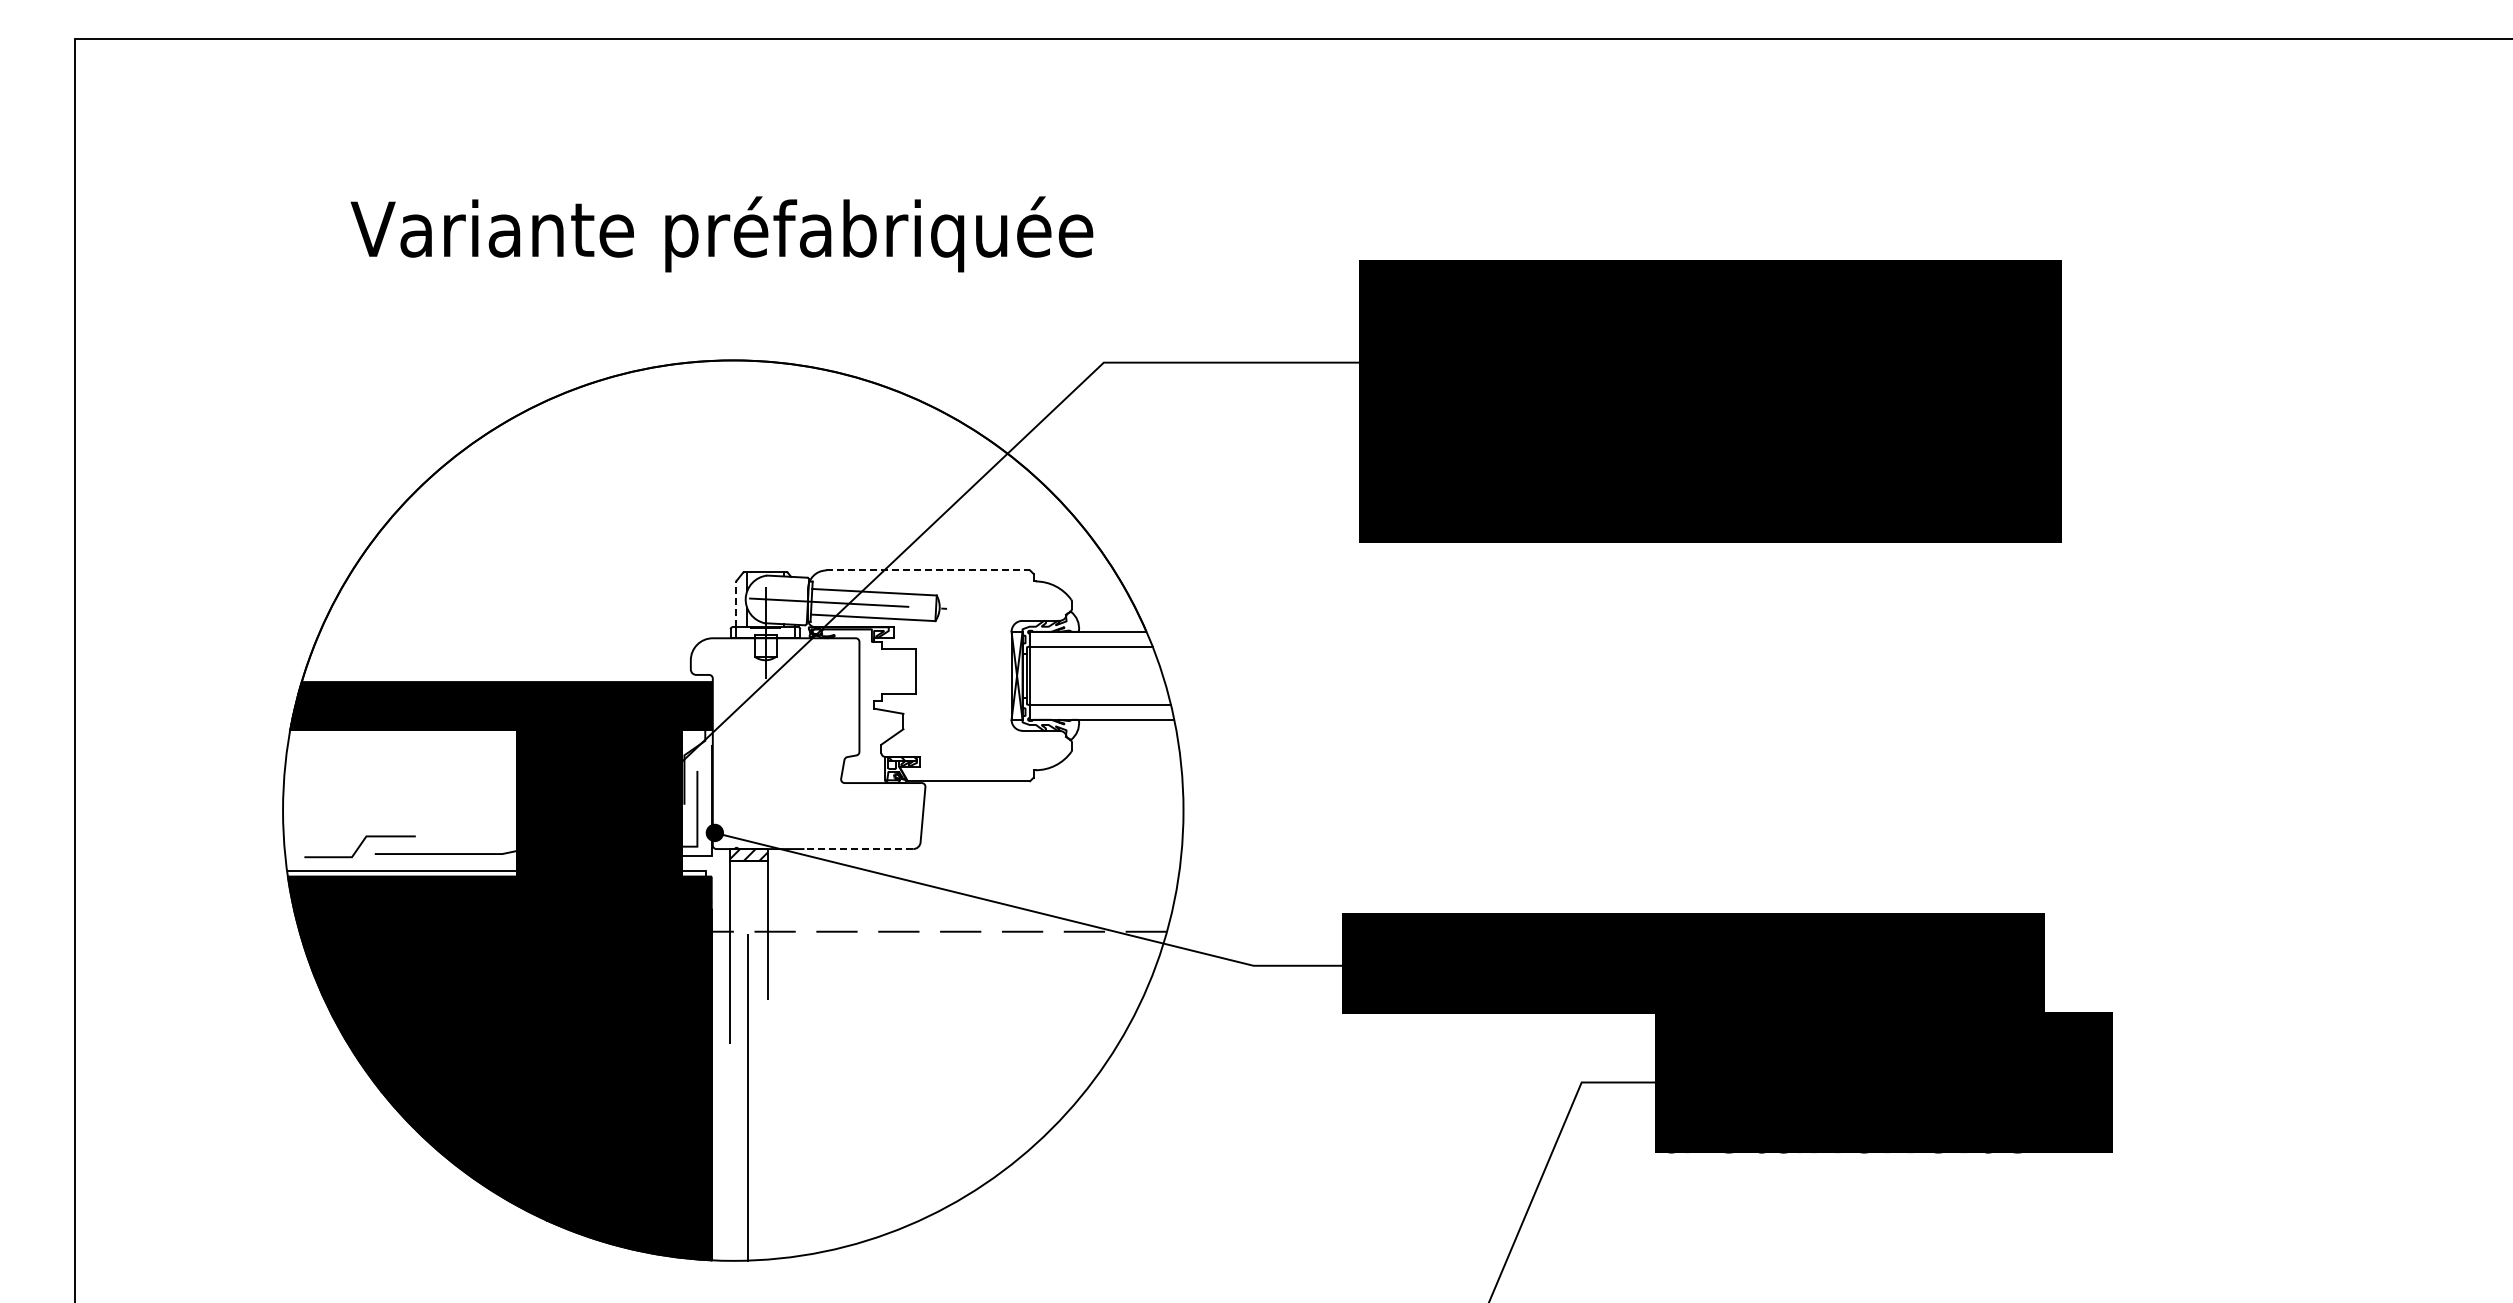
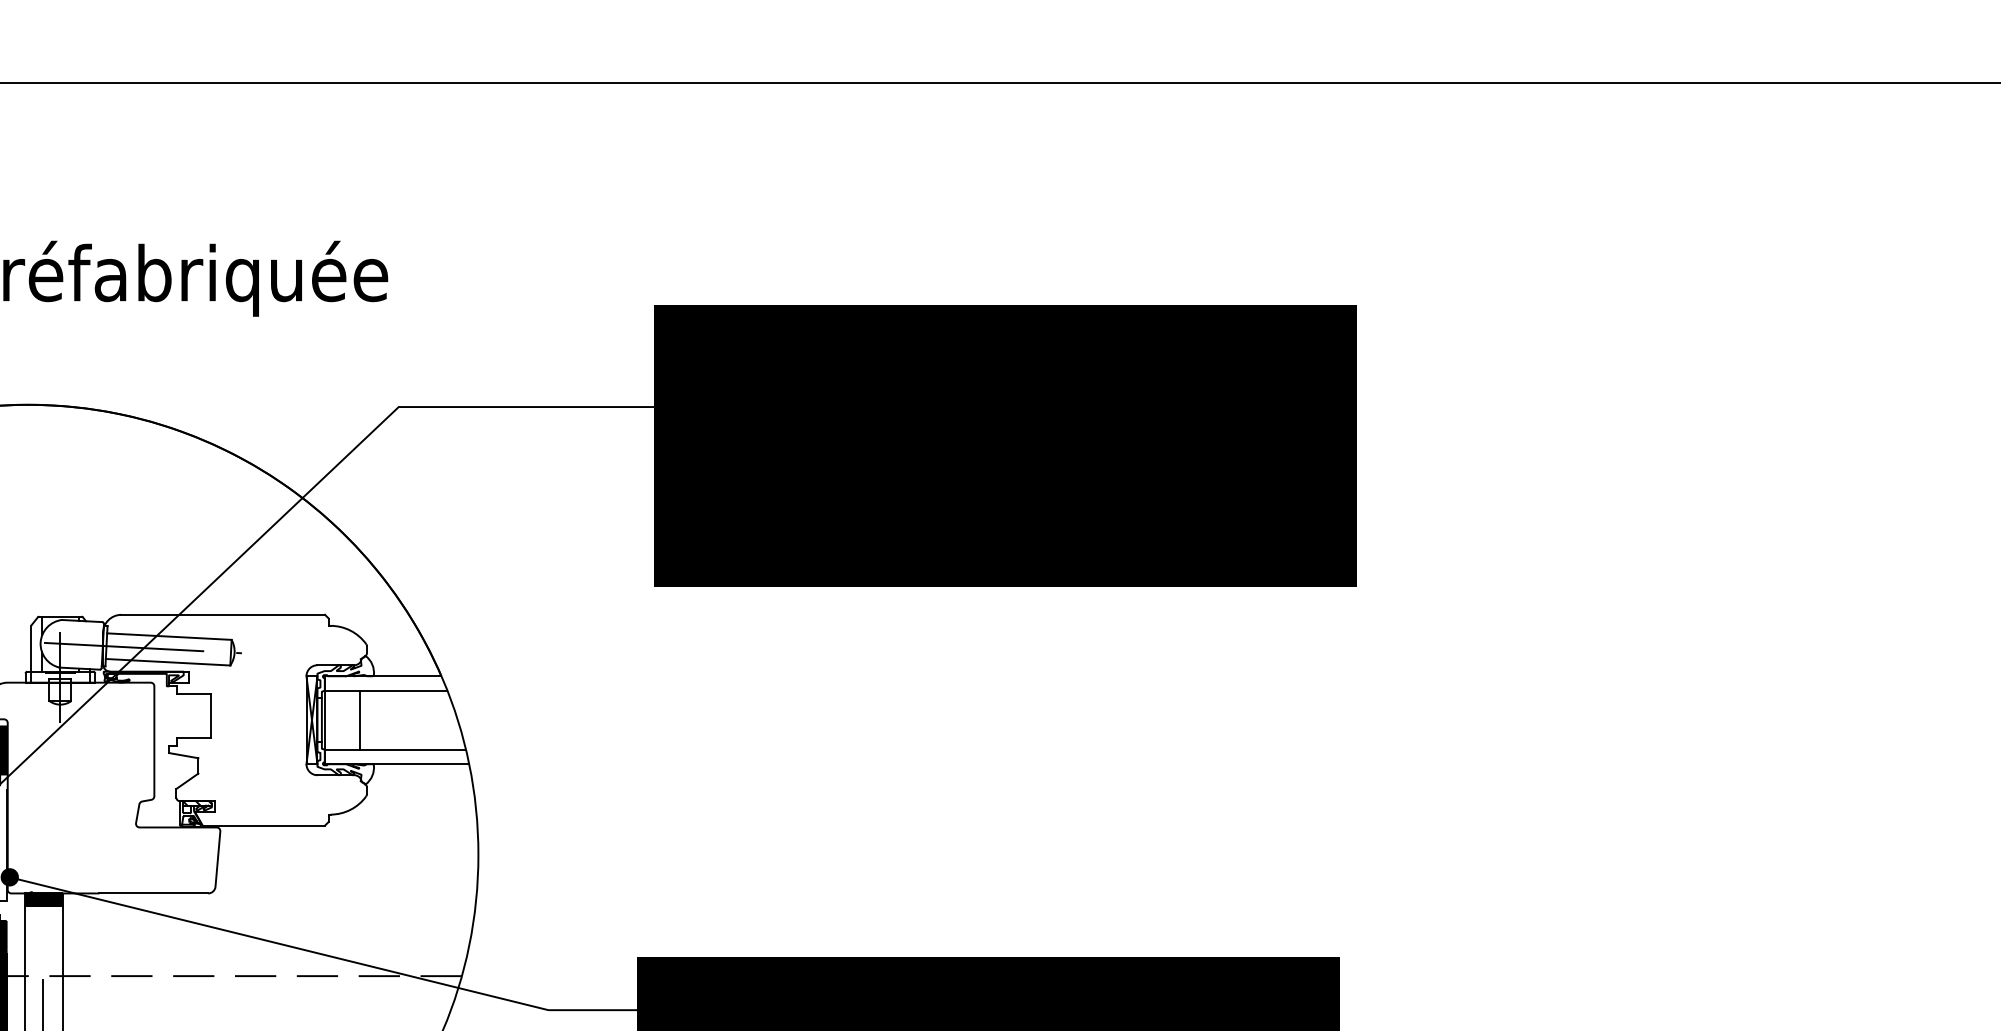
line: (928, 570) -> (223, 614), dashed -> solid
line: (736, 604) -> (31, 648), dashed -> solid
line: (1064, 675) -> (359, 719), added
line: (858, 849) -> (153, 893), dashed -> solid
fill: (748, 855) -> (43, 899), added

